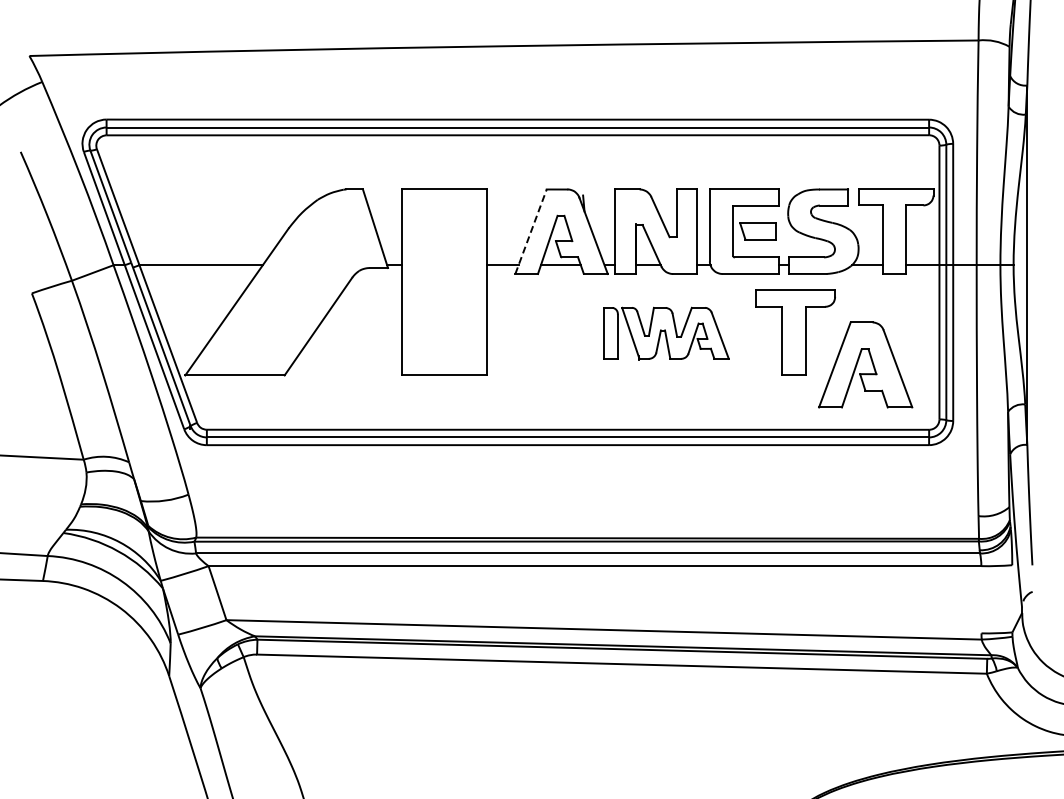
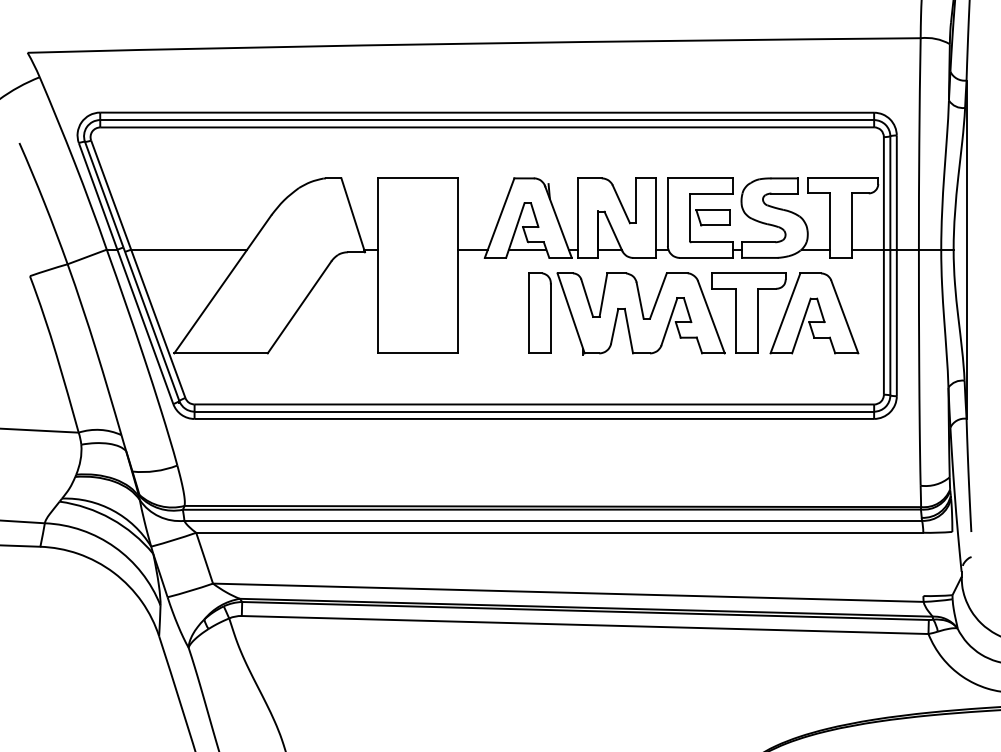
line: (531, 231) -> (500, 217), dashed -> solid
part: (666, 333) -> (627, 313), size x1.67
part: (871, 362) -> (819, 311), moved

